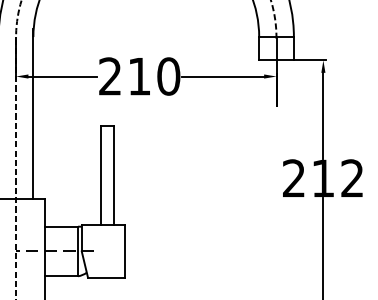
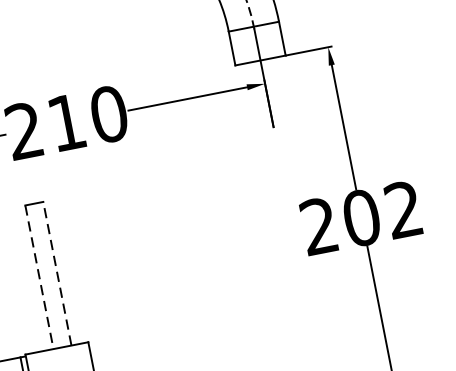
line: (101, 175) -> (39, 276), solid -> dashed
line: (113, 175) -> (57, 273), solid -> dashed
text: (322, 178) -> (360, 218), 212 -> 202

